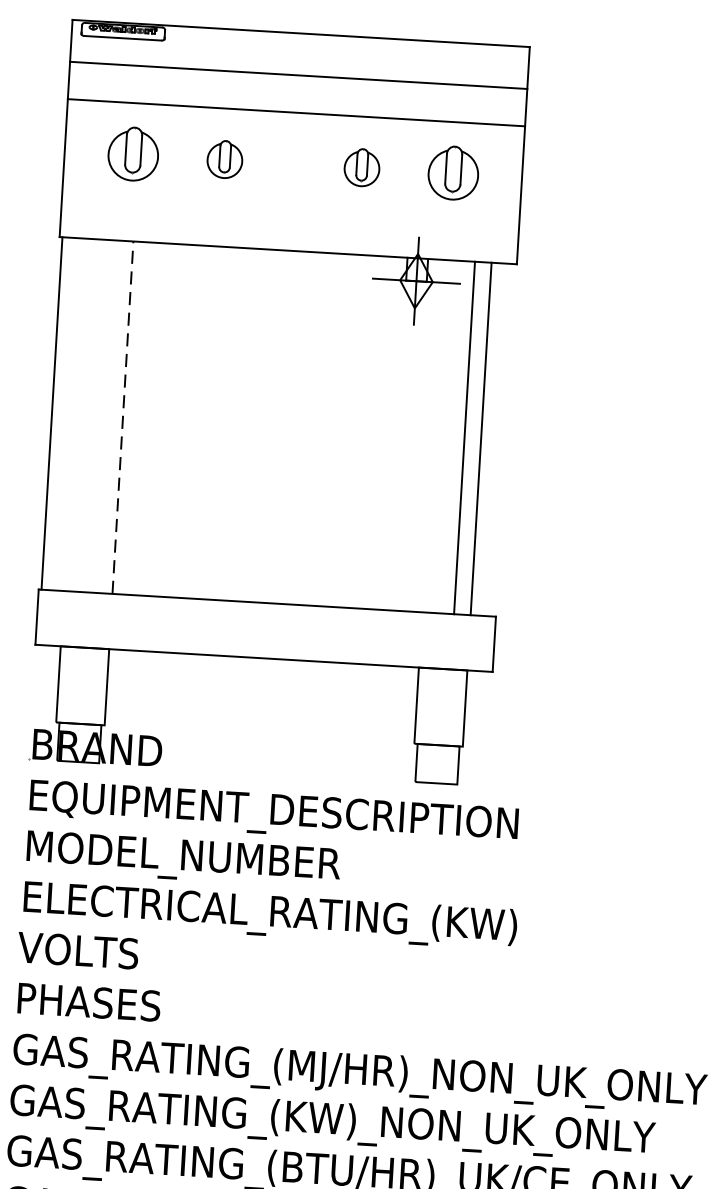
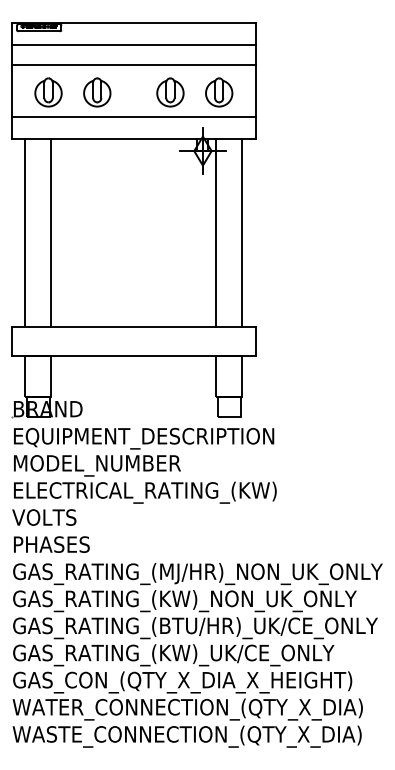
part: (225, 159) -> (97, 92), size x1.43
part: (362, 167) -> (170, 92), size x1.43
line: (290, 208) -> (133, 116), added
line: (52, 412) -> (25, 232), moved
line: (123, 416) -> (51, 232), dashed -> solid
line: (464, 437) -> (216, 232), moved

